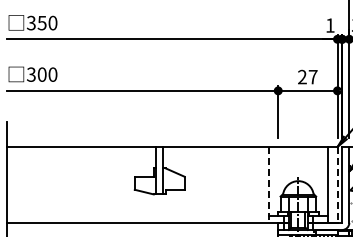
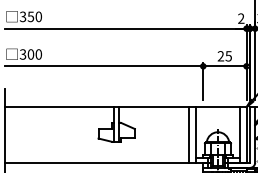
text: (329, 25) -> (240, 18), 1 -> 2
text: (312, 77) -> (228, 56), 27 -> 25
line: (259, 184) -> (189, 134), added
line: (268, 184) -> (196, 134), dashed -> solid
line: (337, 184) -> (246, 134), dashed -> solid

